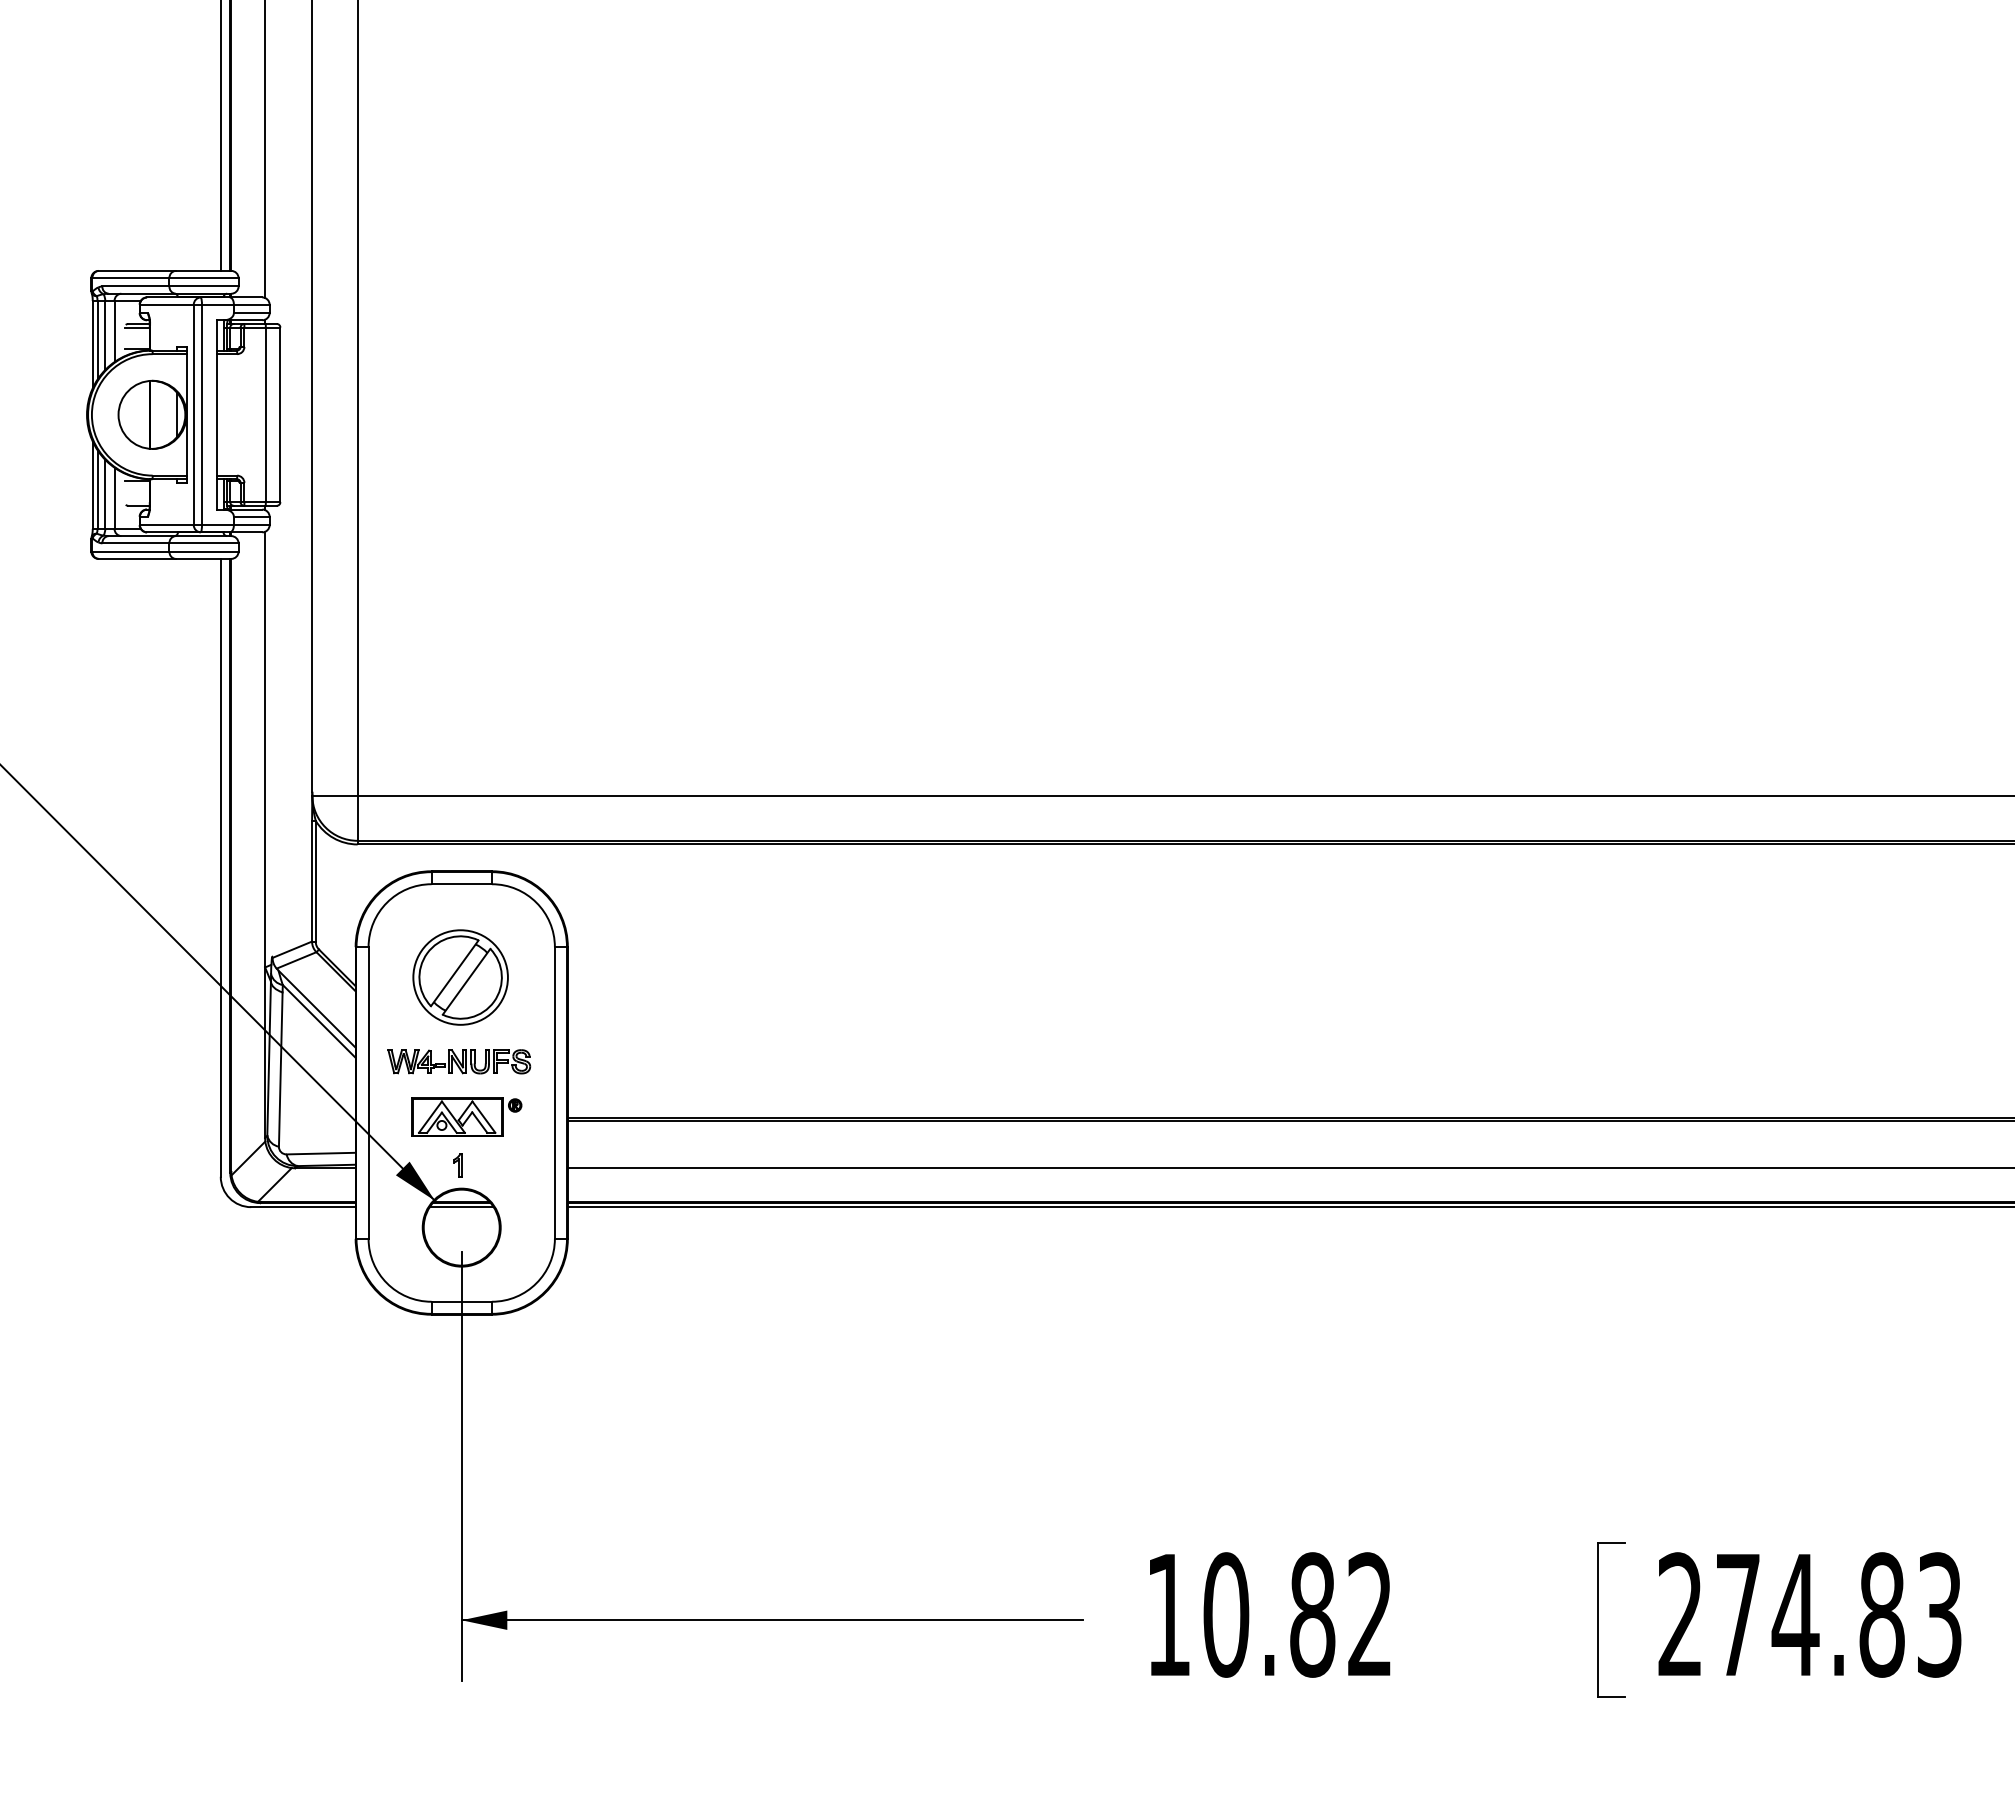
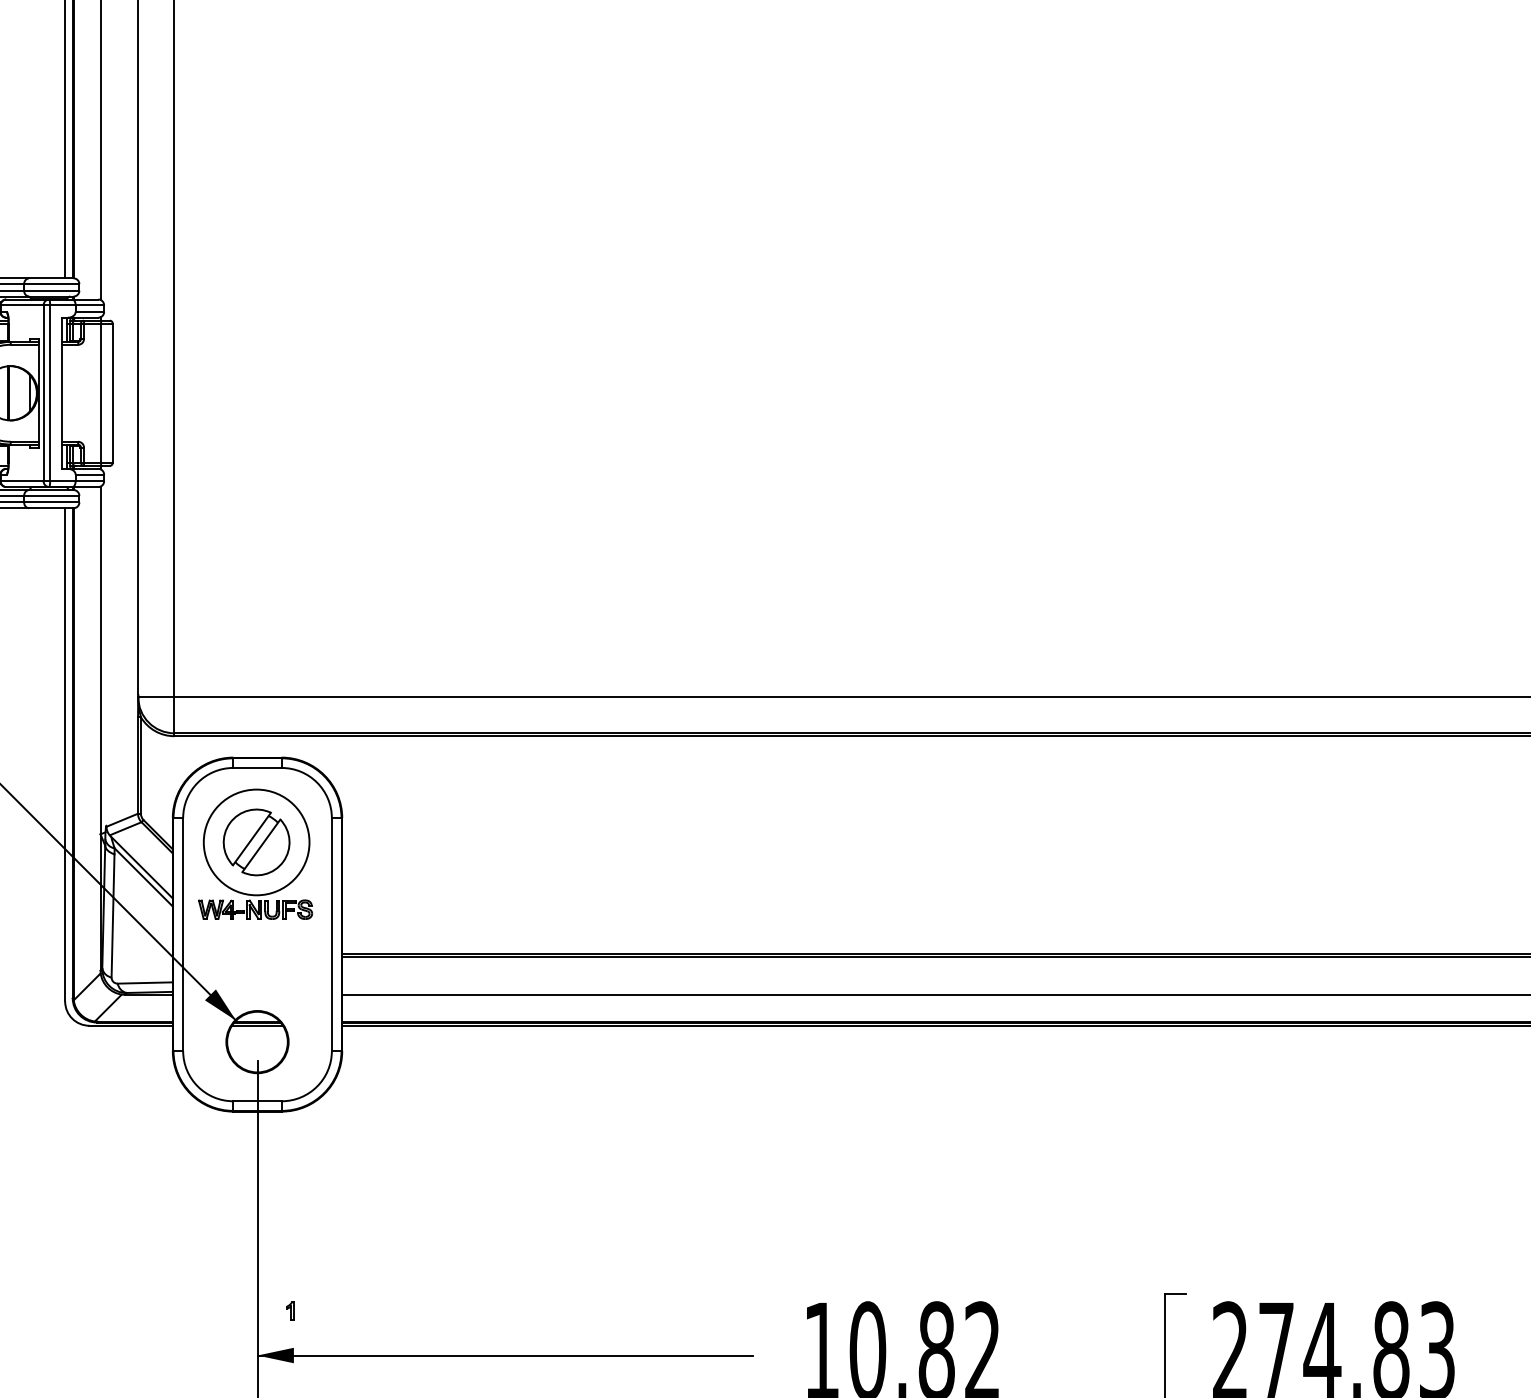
circle: (460, 977) -> (256, 842), size x1.4
part: (466, 1116) -> (261, 953), removed
part: (457, 1165) -> (290, 1311), moved

